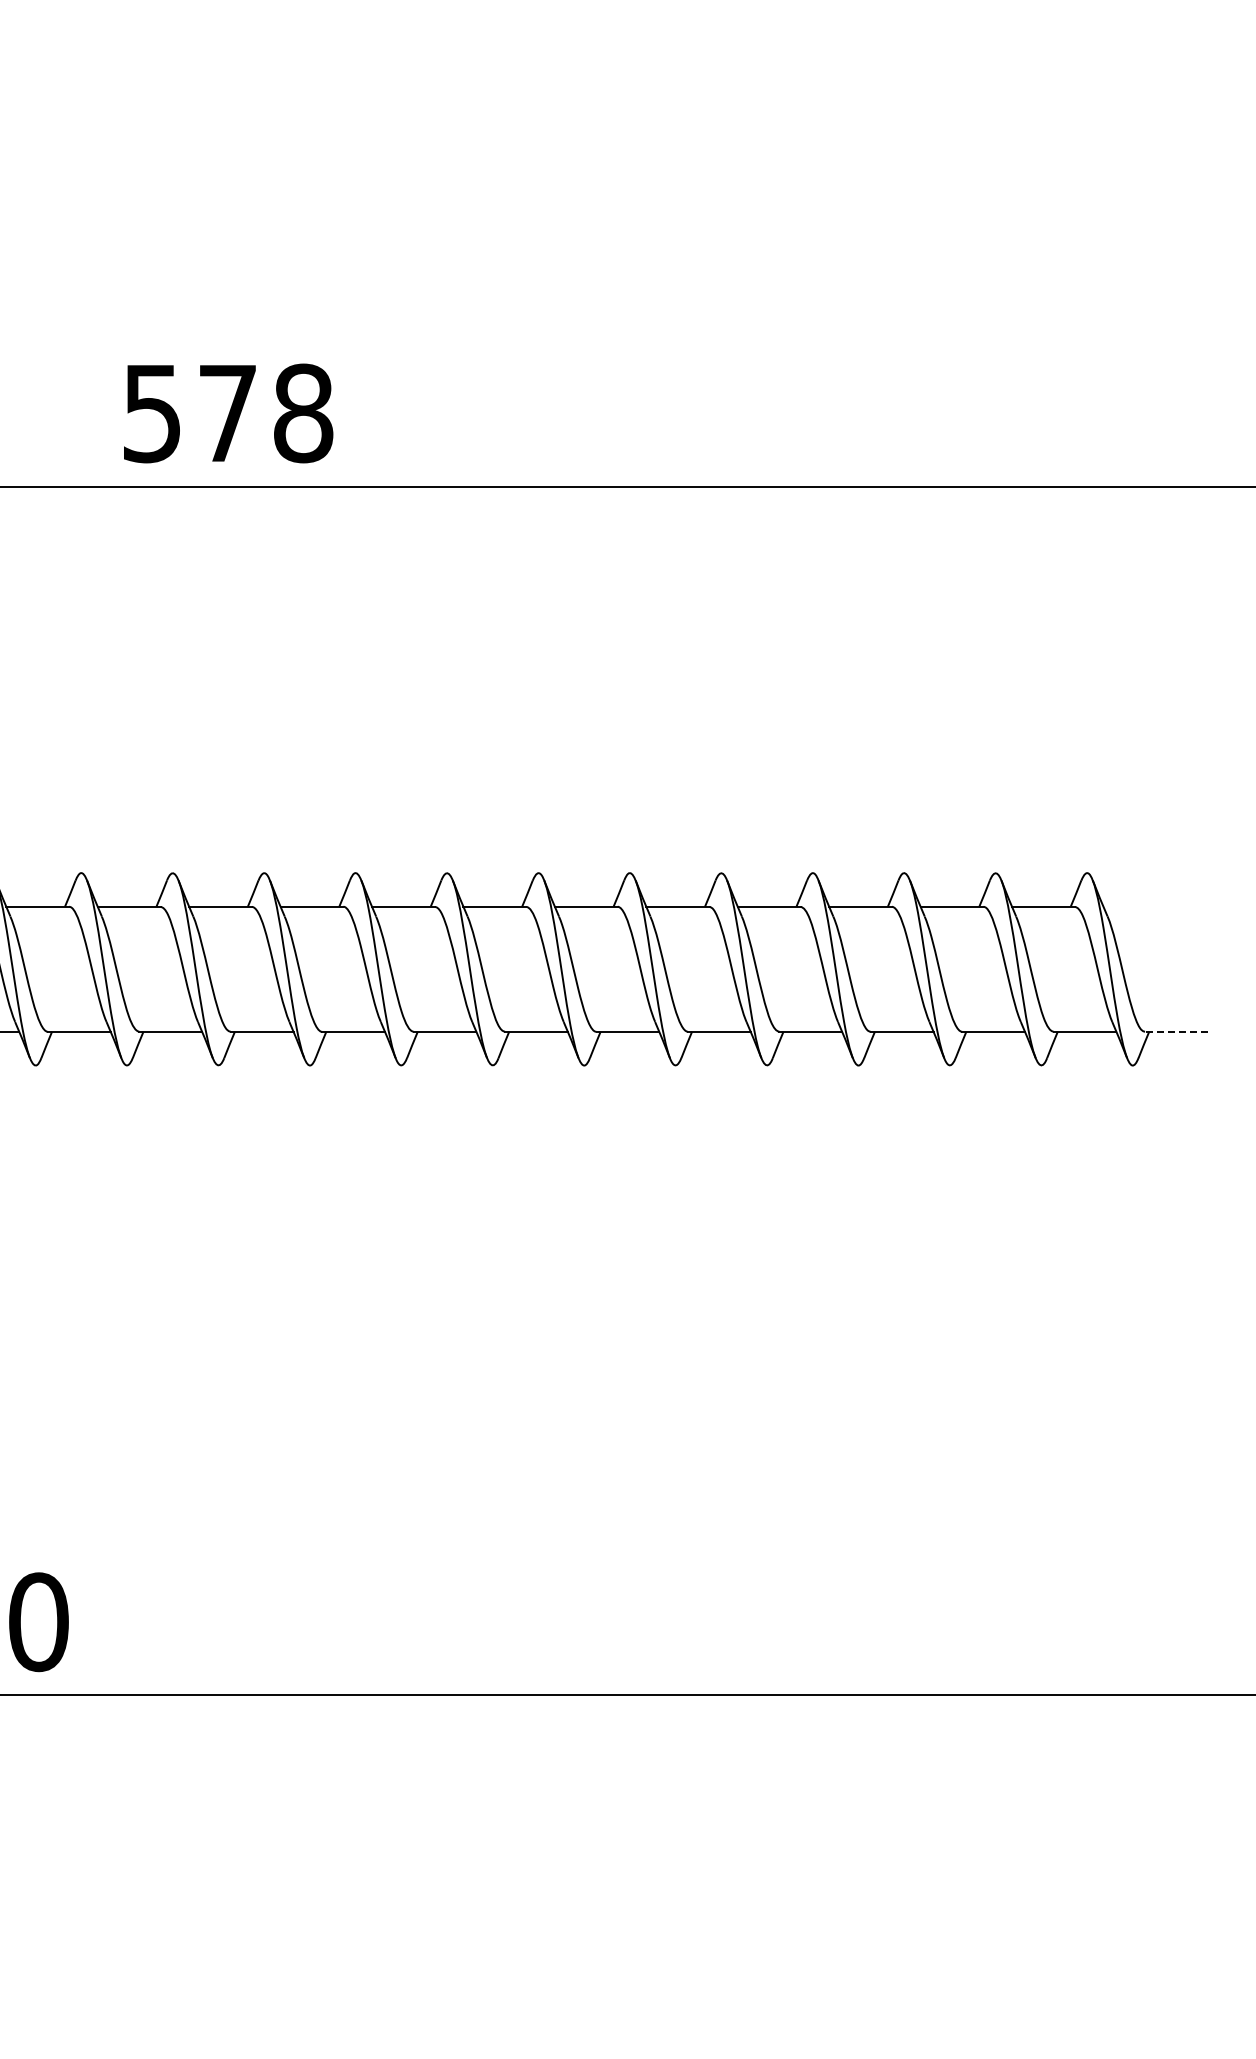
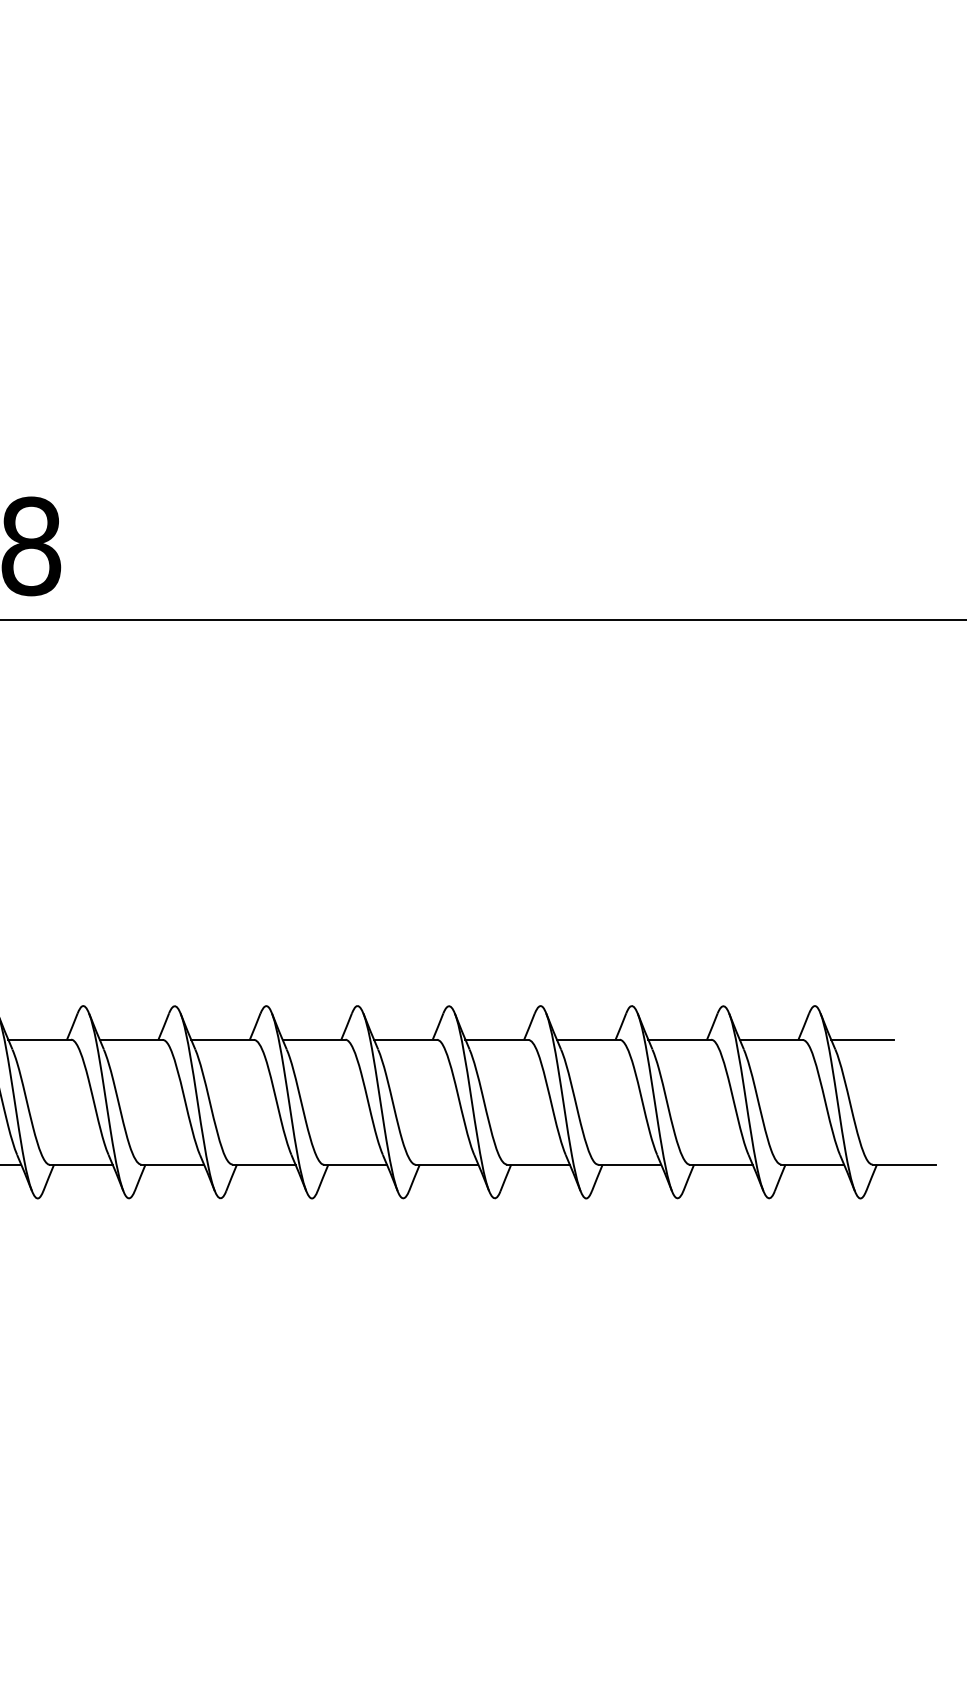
line: (1134, 906) -> (862, 1039), added
line: (1175, 1031) -> (903, 1164), dashed -> solid

